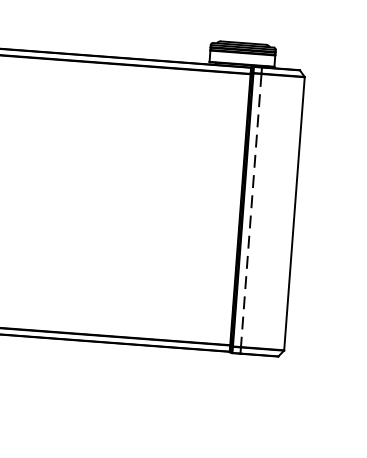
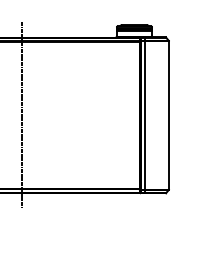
line: (23, 191) -> (21, 114), added
line: (251, 210) -> (145, 115), dashed -> solid

